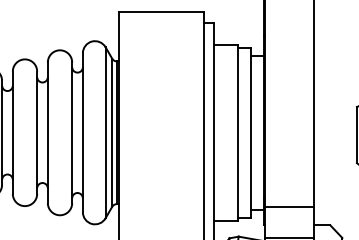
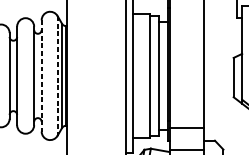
line: (105, 132) -> (57, 75), solid -> dashed
line: (82, 133) -> (41, 76), solid -> dashed

